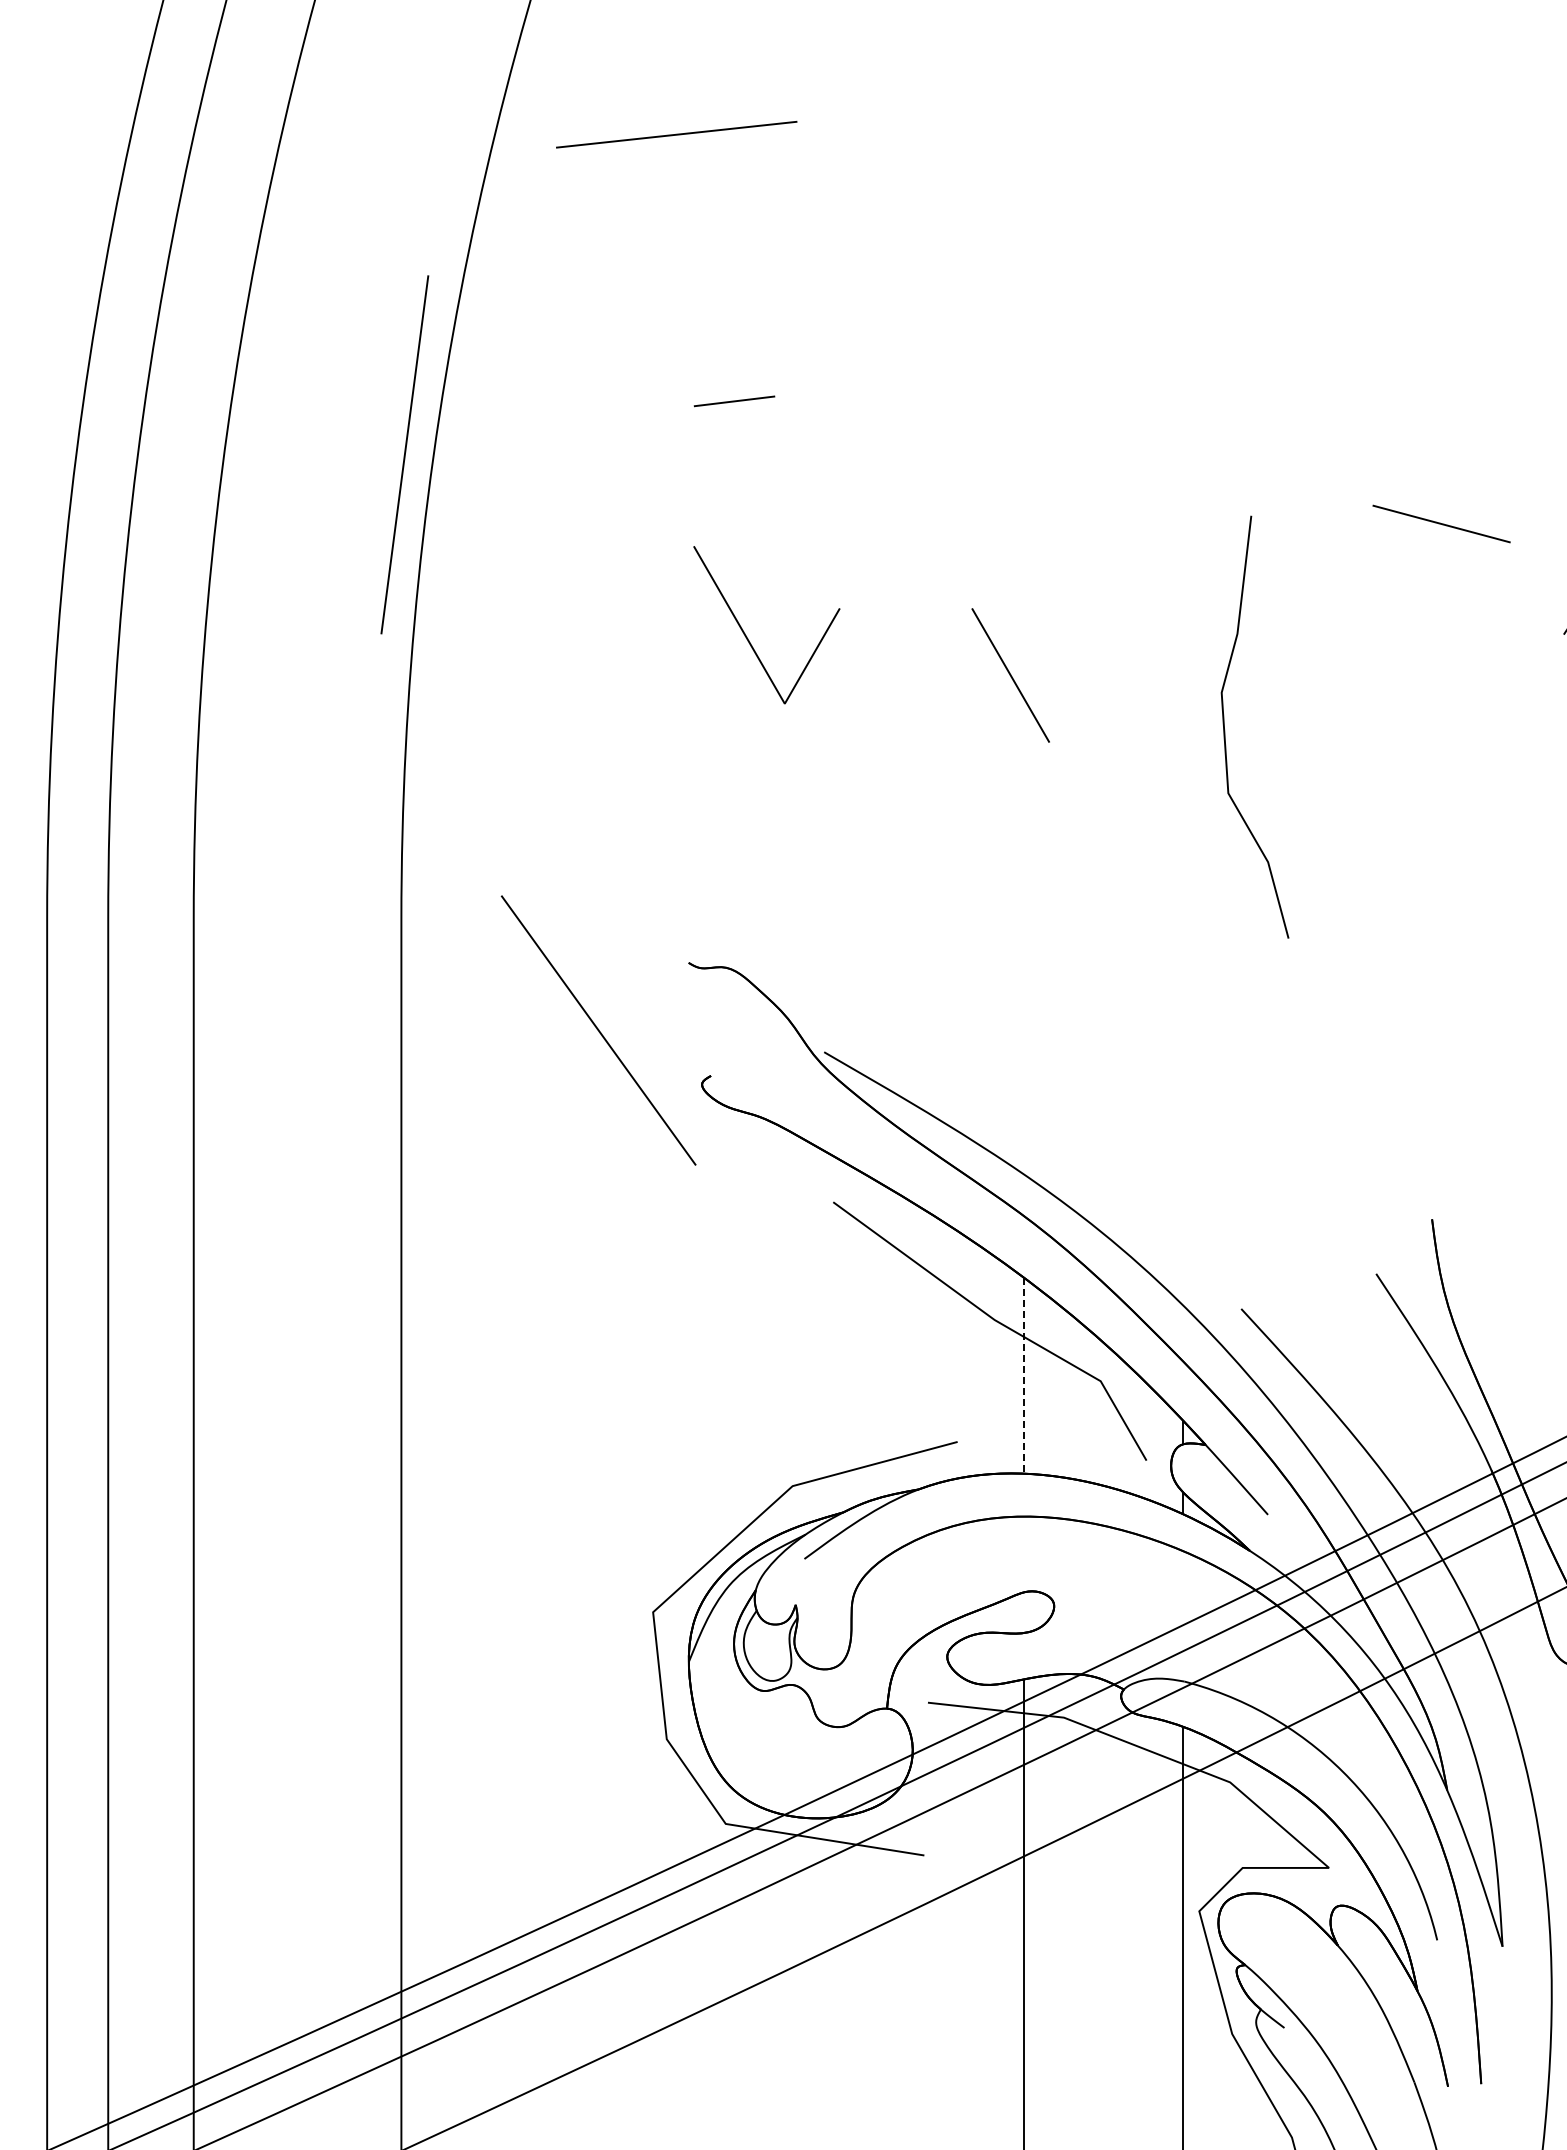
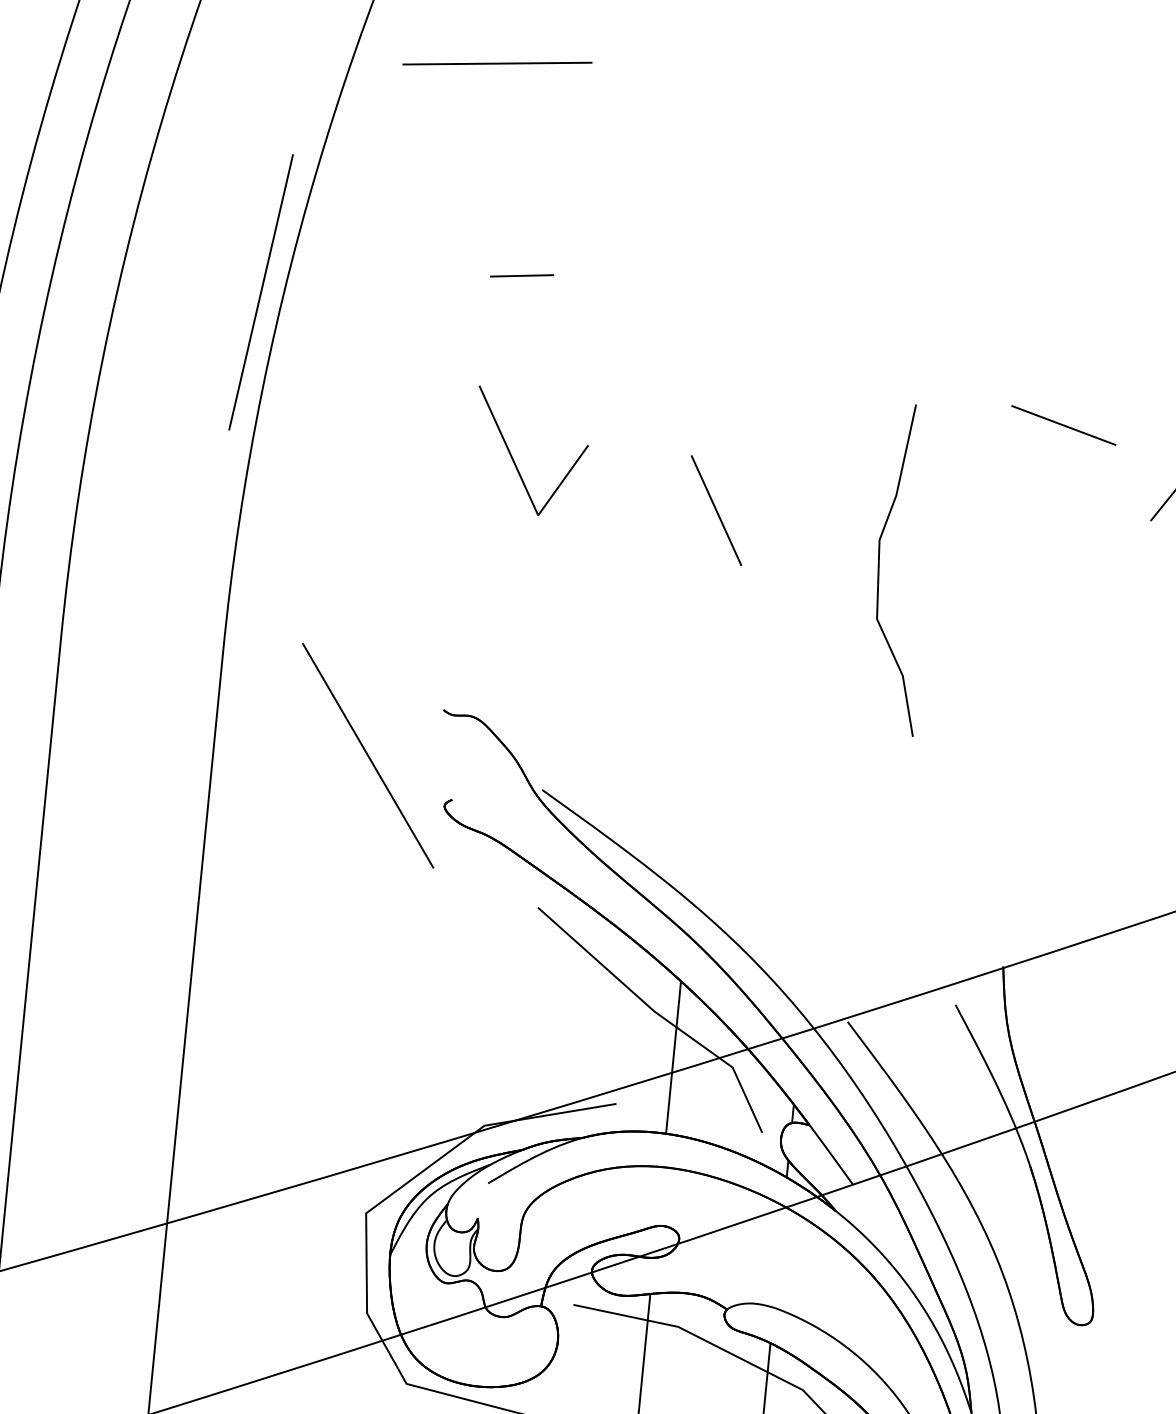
line: (1024, 1375) -> (673, 1057), dashed -> solid

